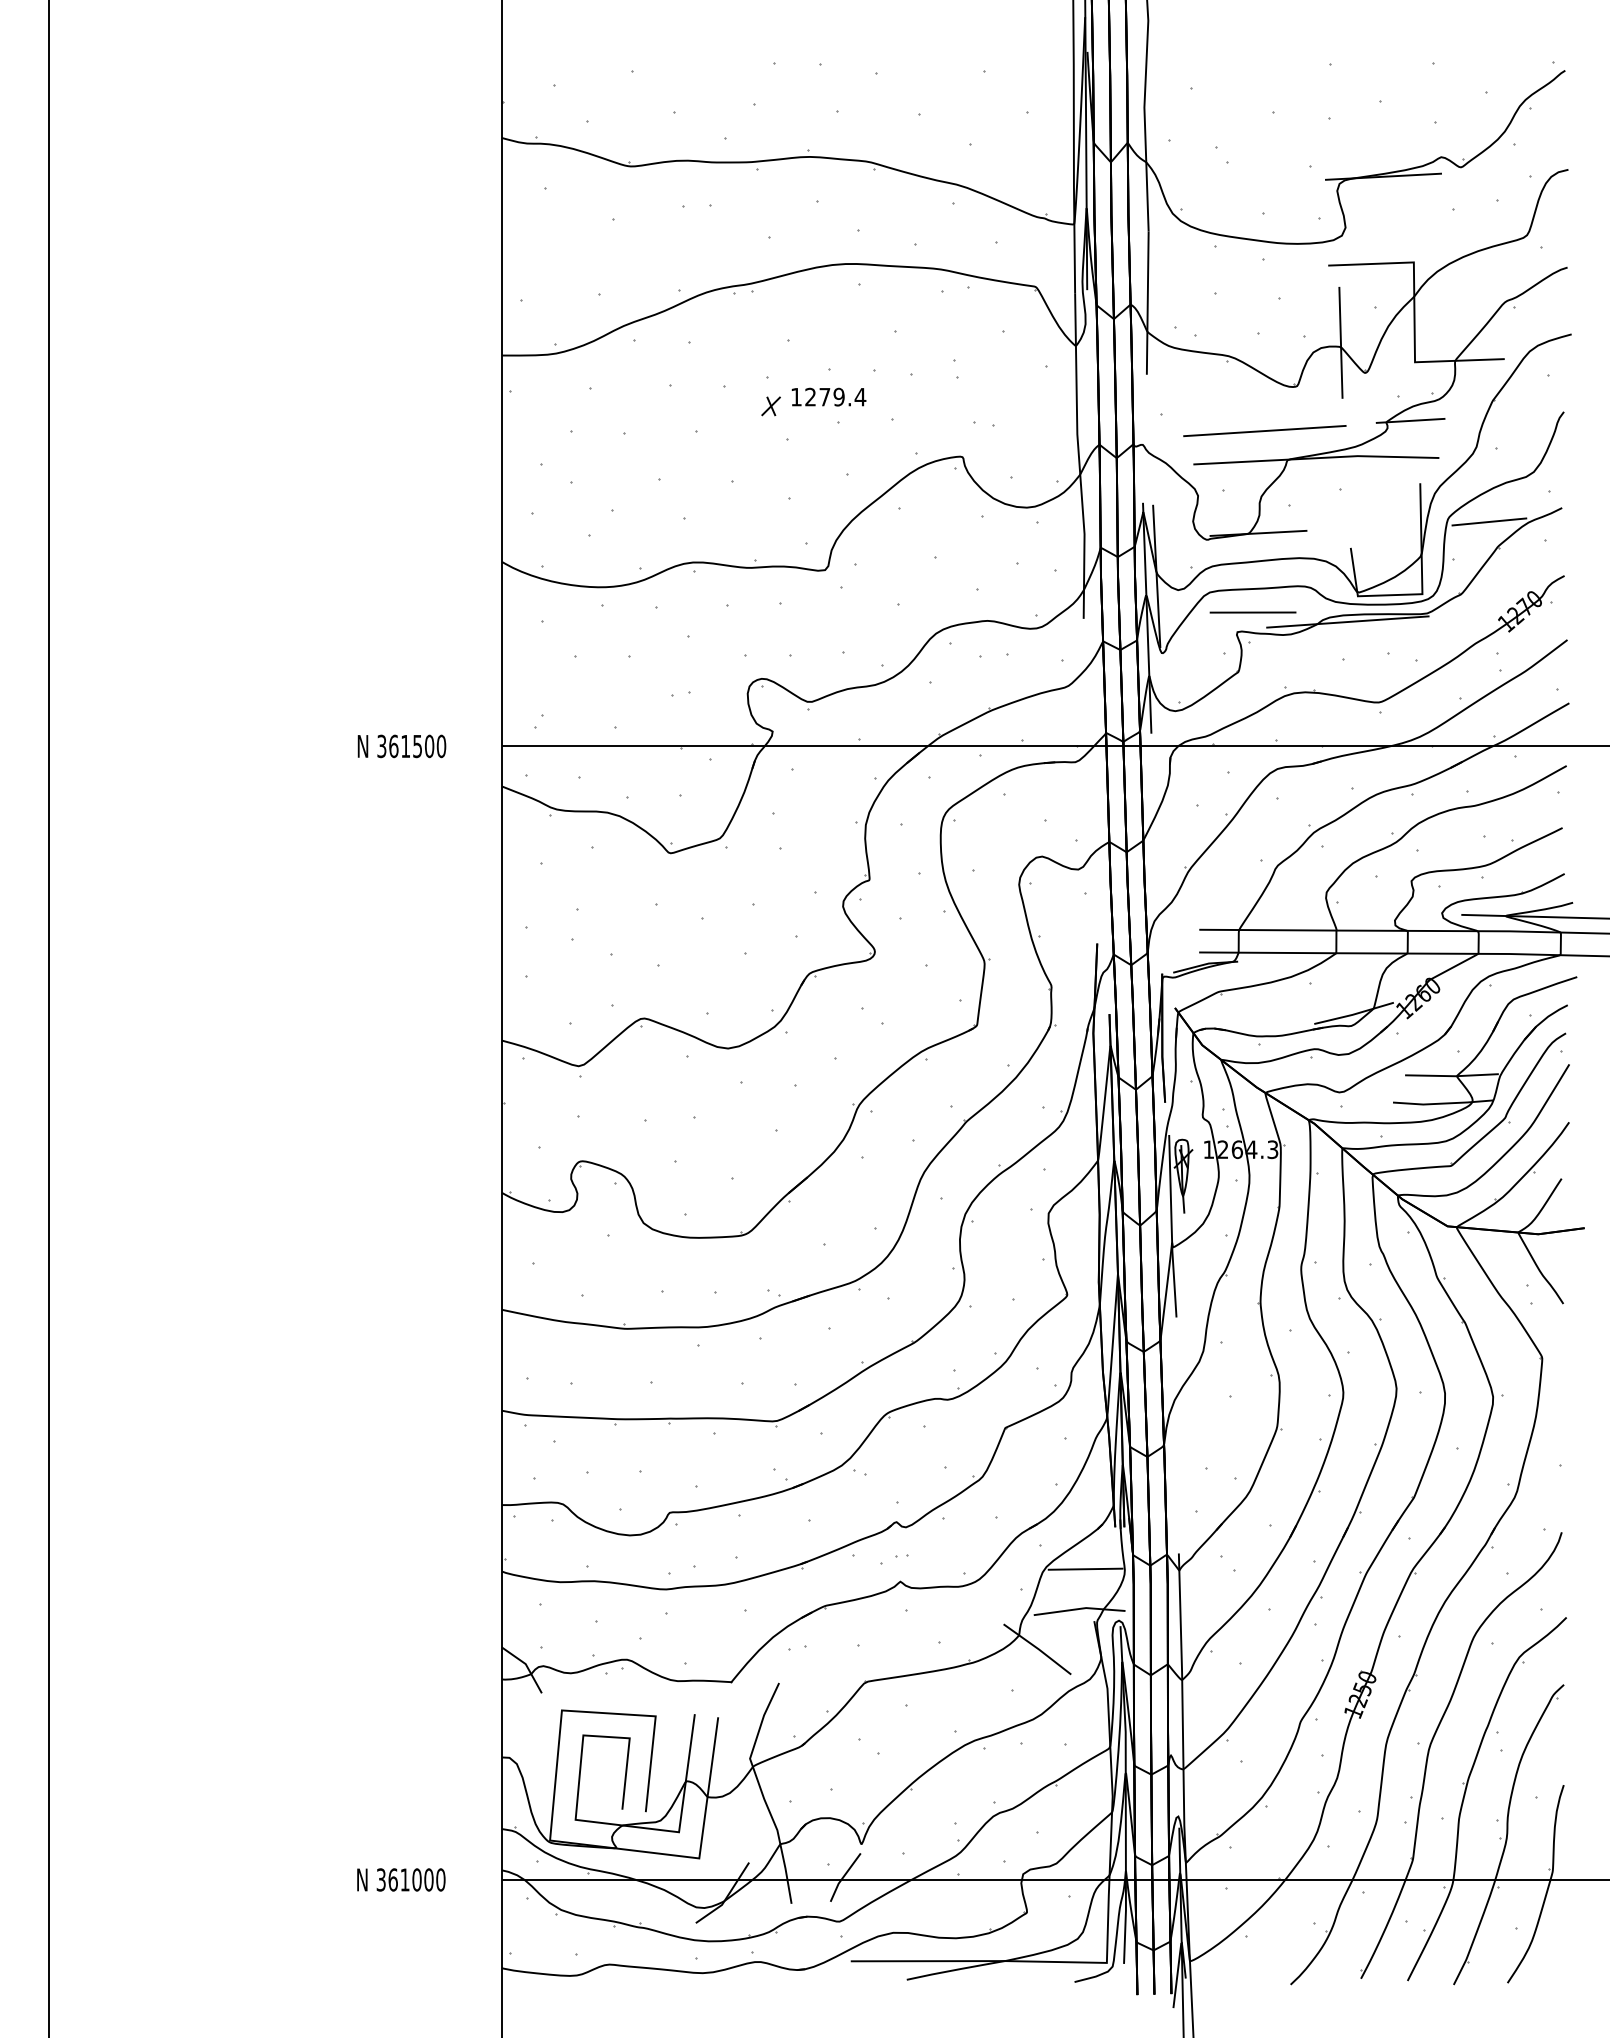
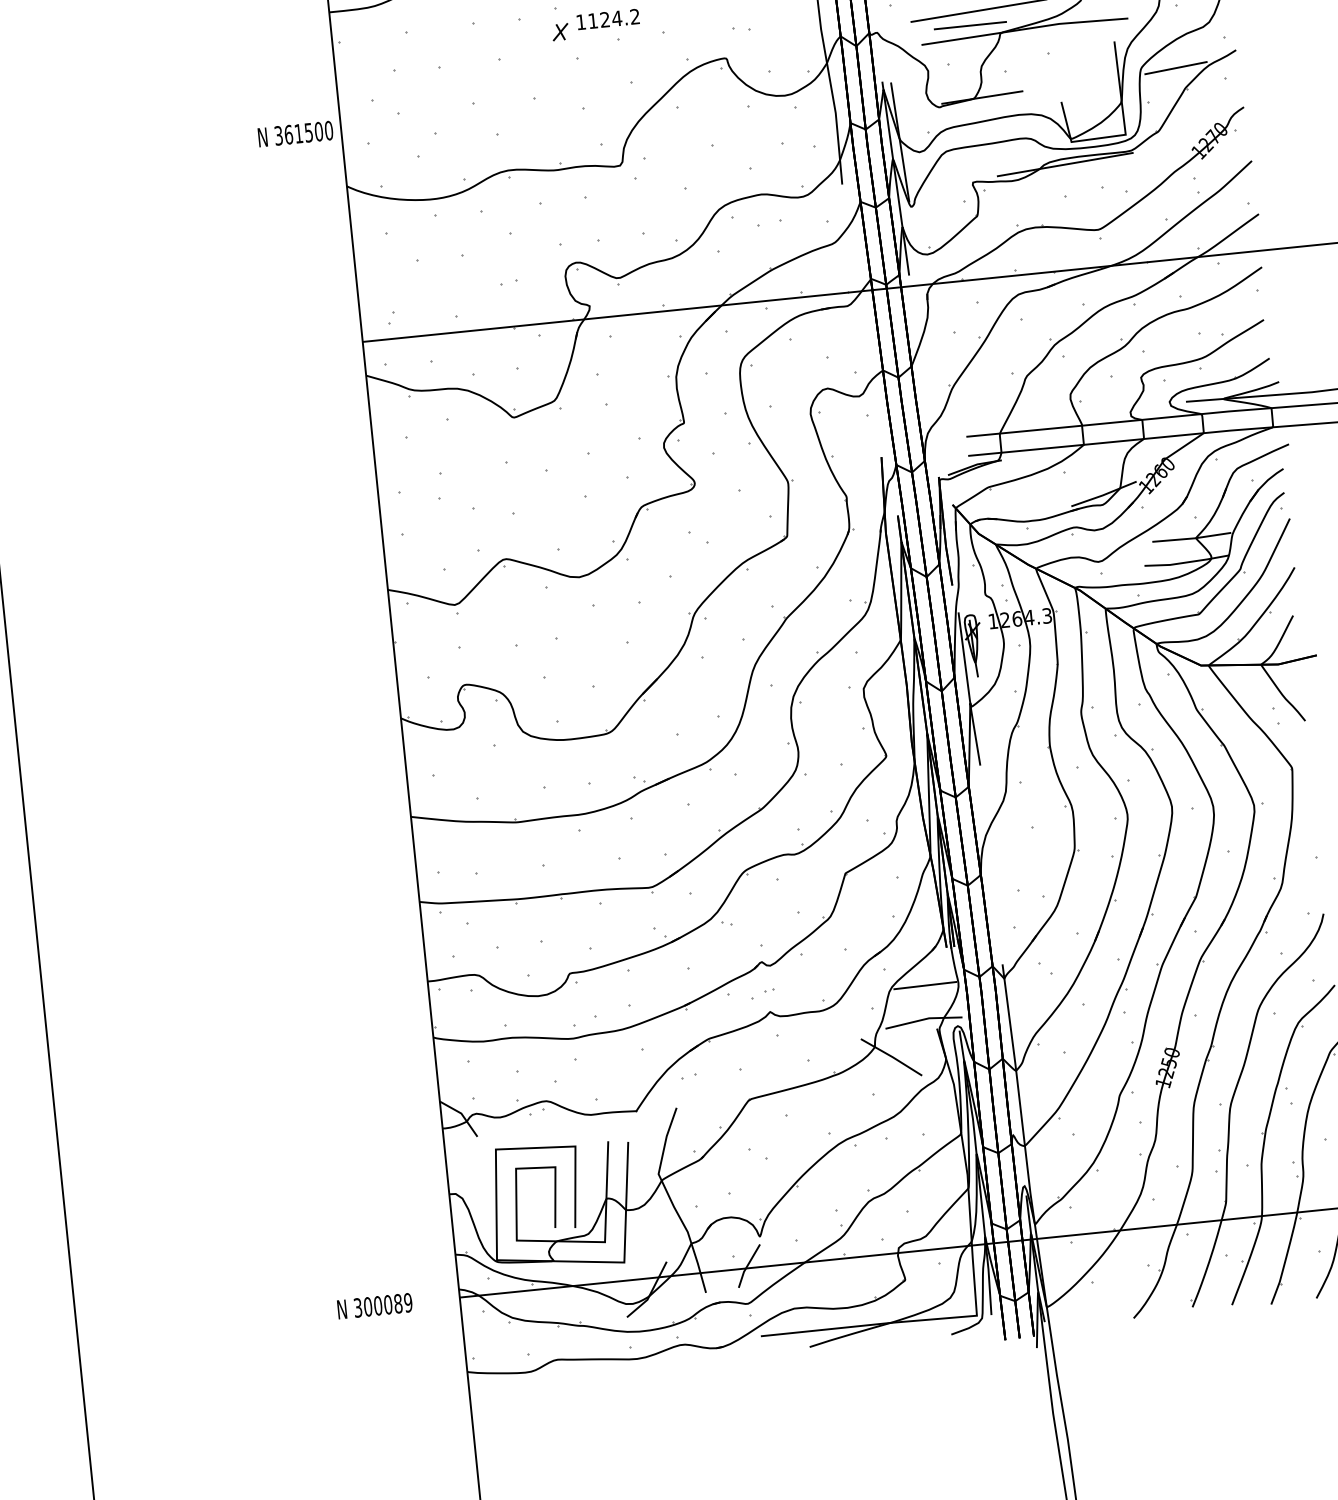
text: (835, 396) -> (613, 18), 1279.4 -> 1124.2
line: (1252, 612) -> (969, 25), moved
text: (401, 746) -> (295, 134), moved
text: (416, 1879) -> (387, 1304), 361000 -> 300089

